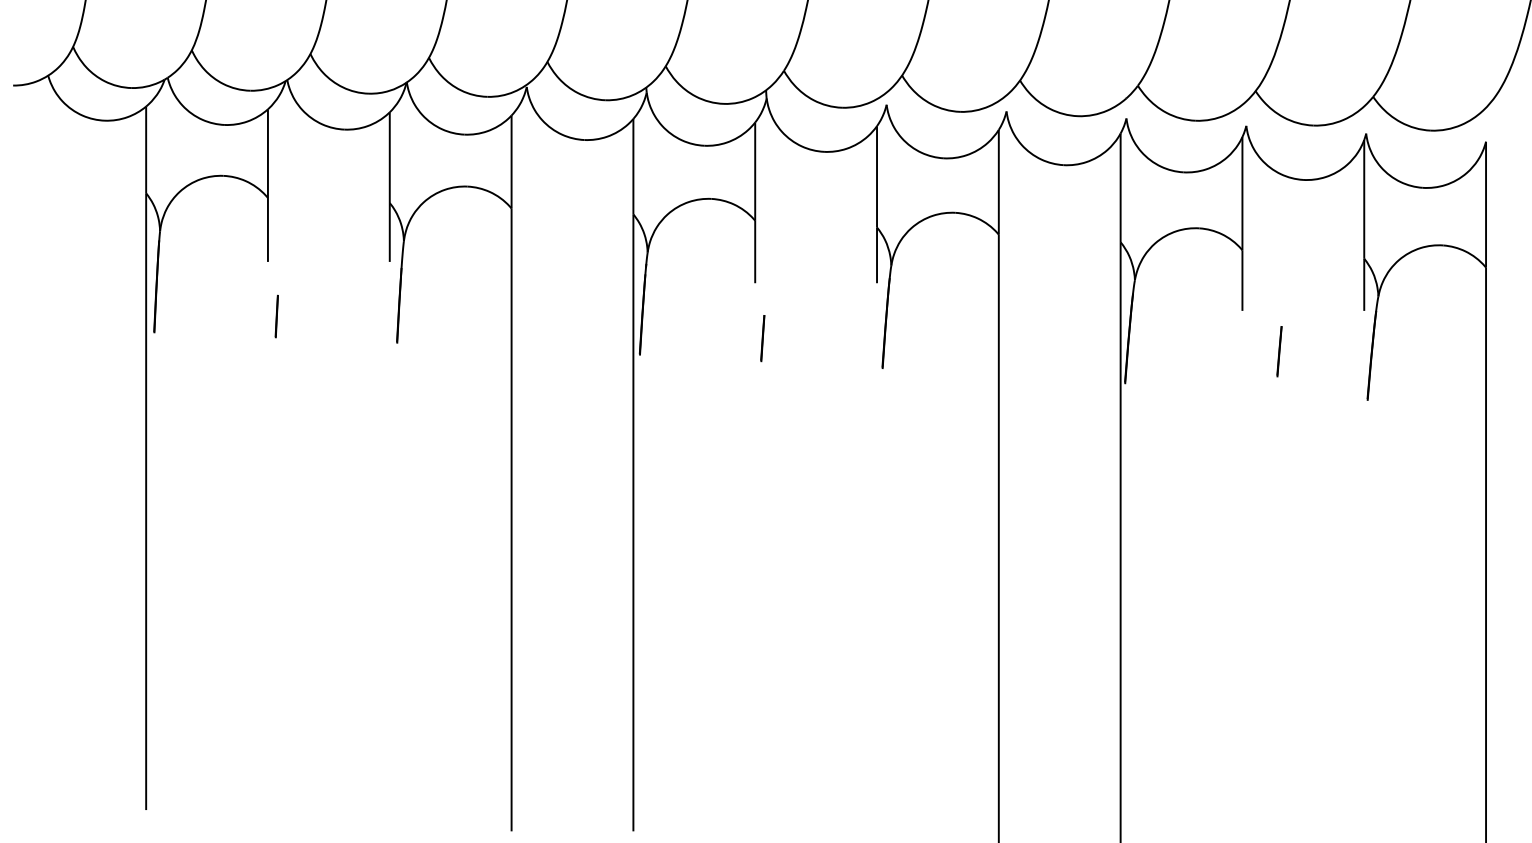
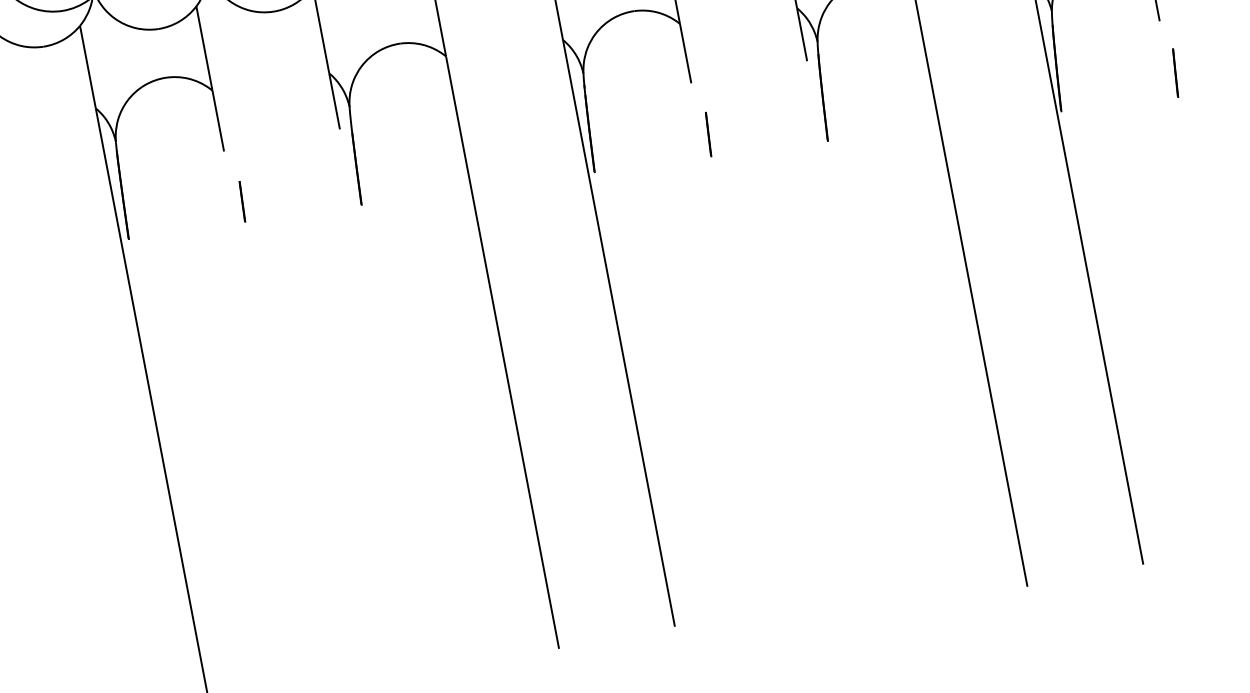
line: (1279, 351) -> (1175, 73), moved

